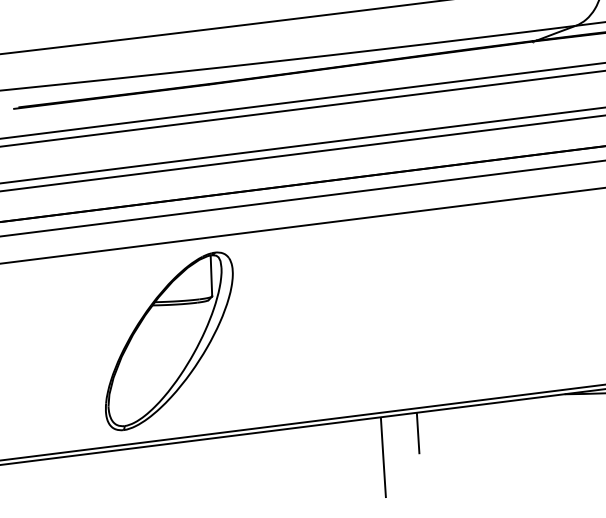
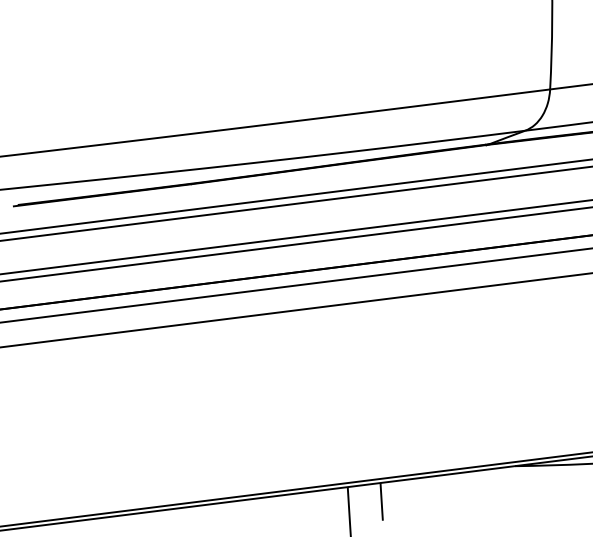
part: (168, 340) -> (154, 417), removed

